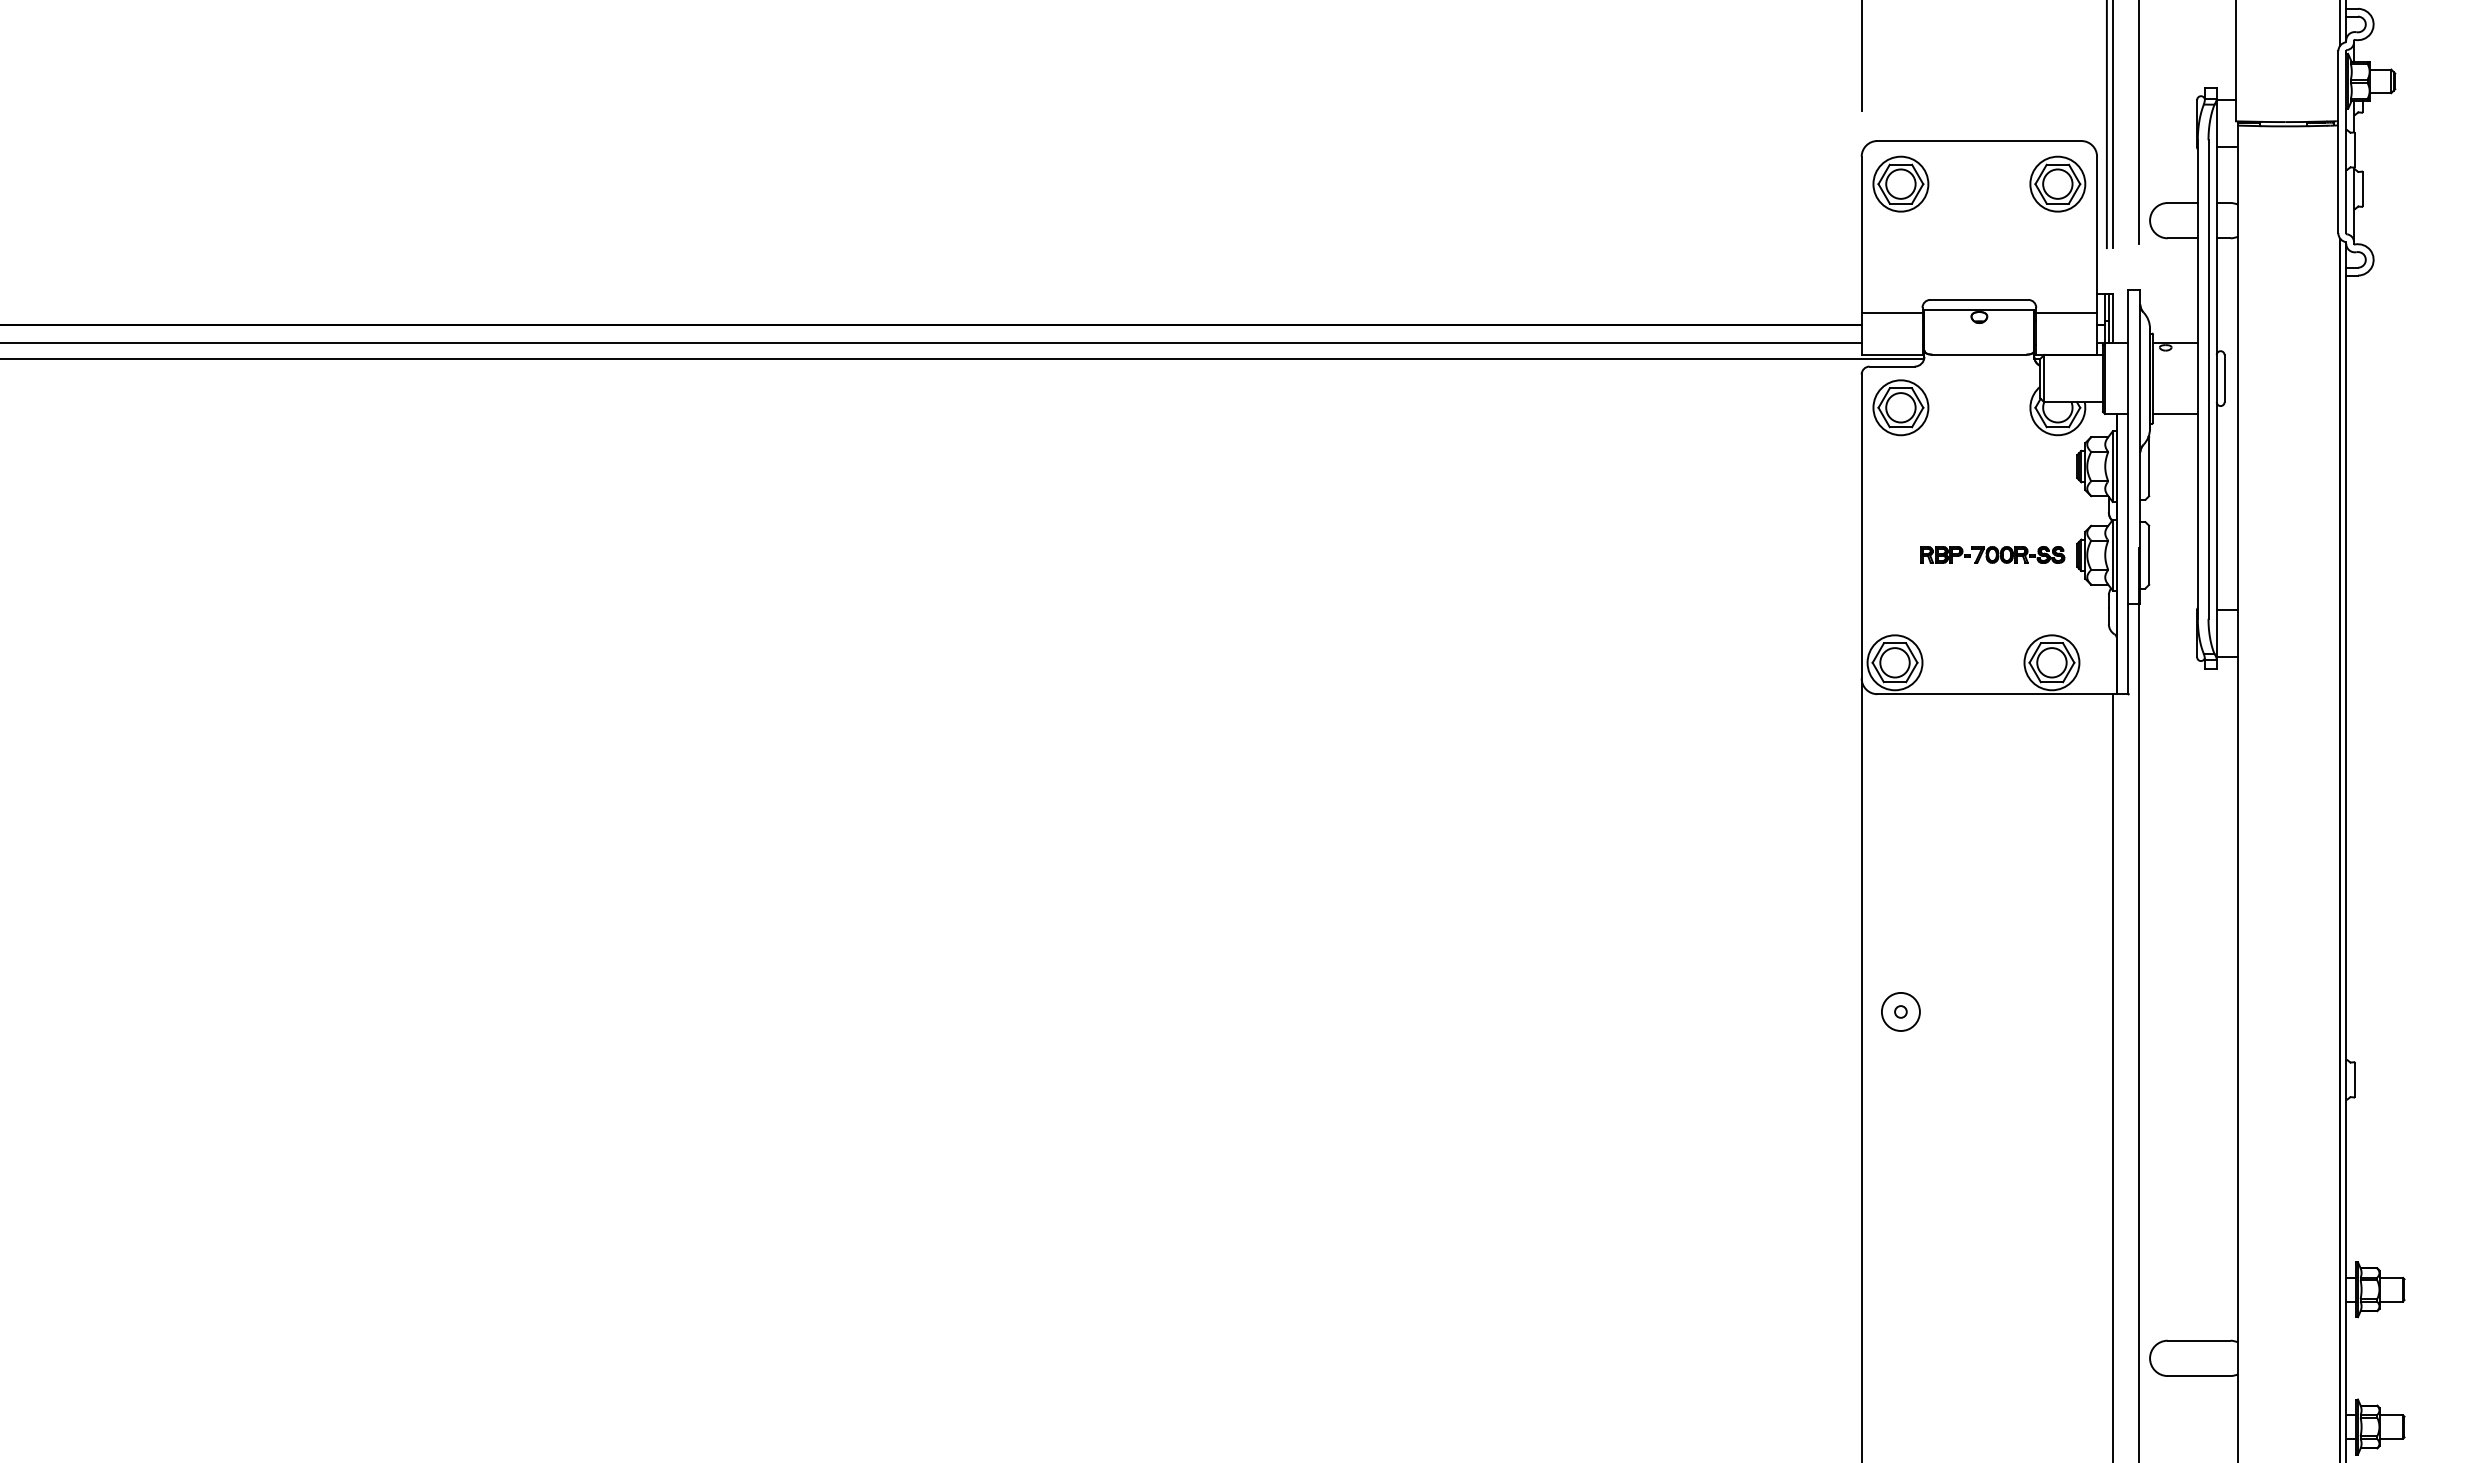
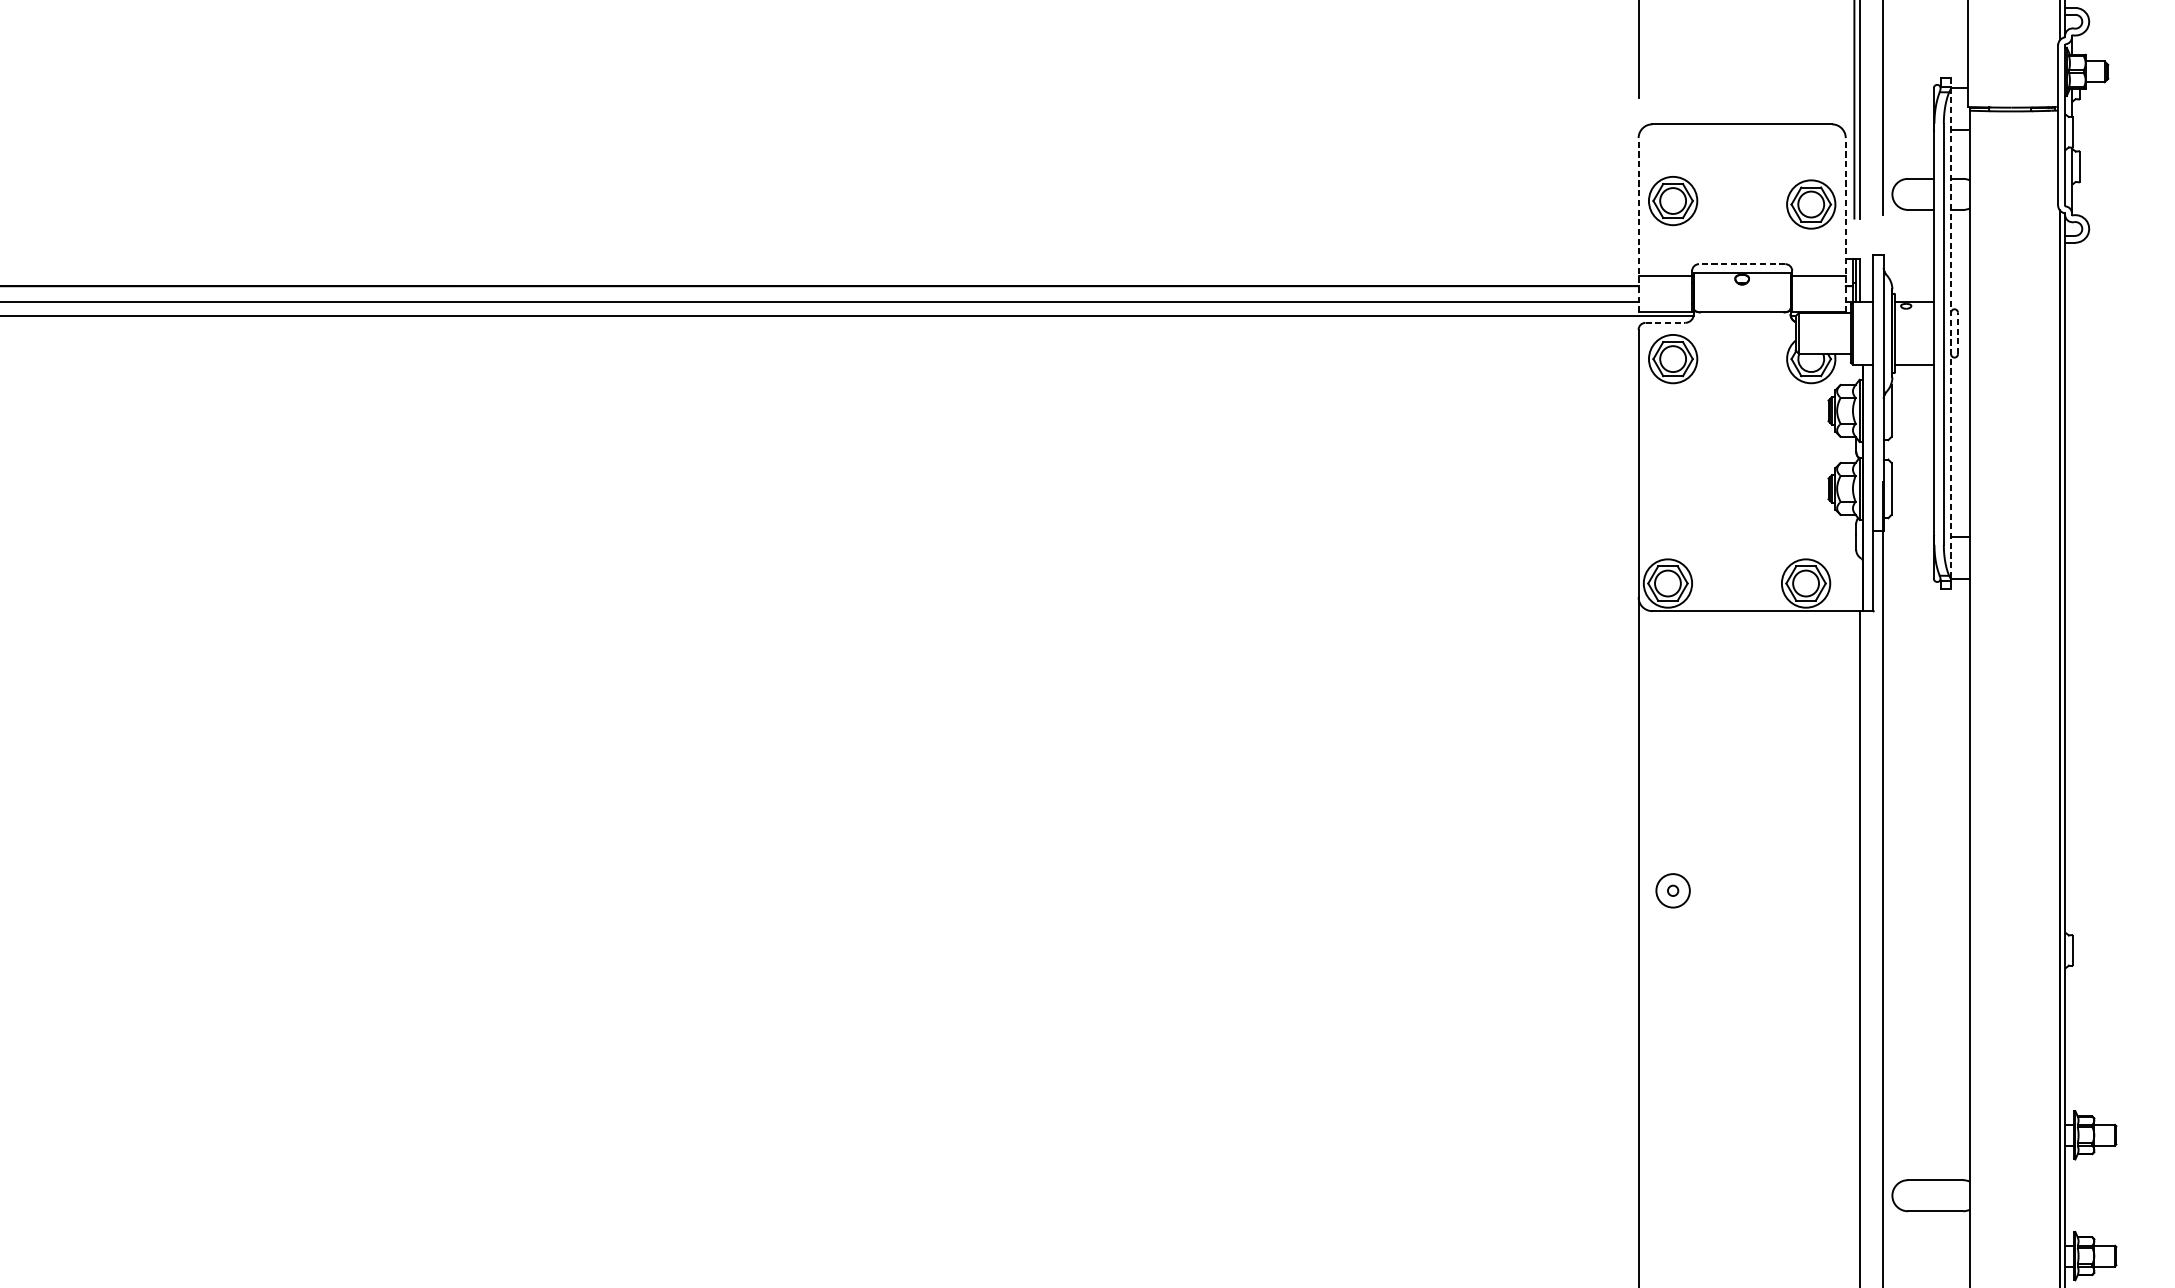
part: (1900, 183) -> (1672, 200), moved
part: (2057, 183) -> (1810, 203), moved
line: (1861, 255) -> (1638, 225), solid -> dashed
line: (2097, 255) -> (1846, 225), solid -> dashed
line: (1978, 299) -> (1741, 263), solid -> dashed
line: (1892, 366) -> (1665, 322), solid -> dashed
line: (2224, 378) -> (1957, 333), solid -> dashed
line: (2216, 379) -> (1950, 334), solid -> dashed
part: (1992, 554) -> (1753, 488), removed

